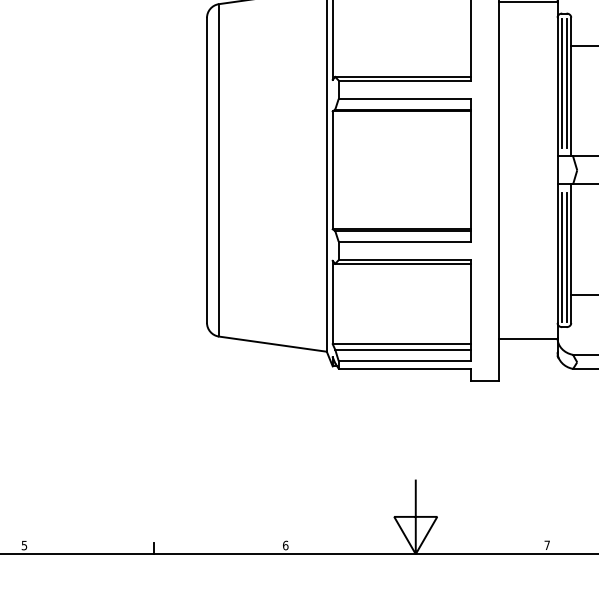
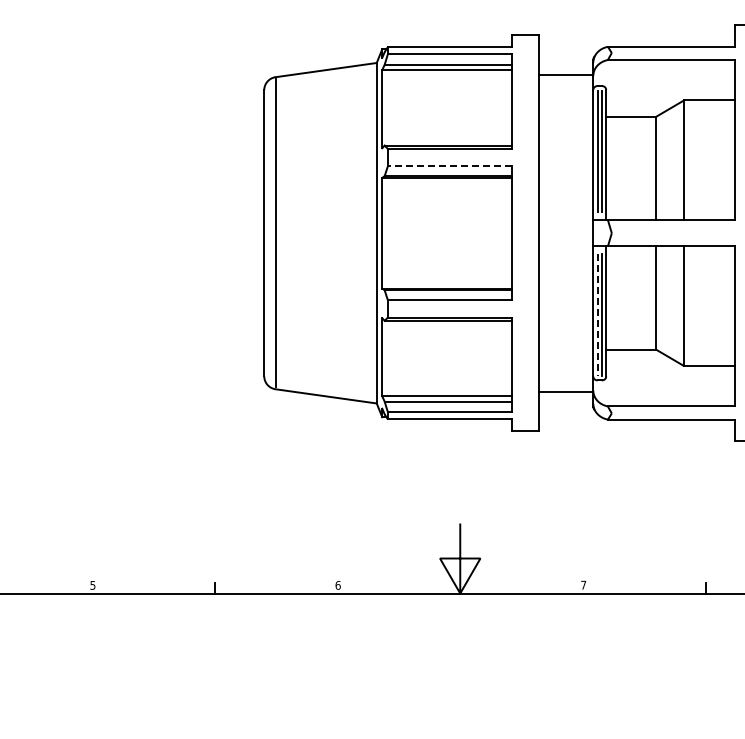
line: (404, 99) -> (449, 166), solid -> dashed
line: (561, 258) -> (597, 315), solid -> dashed

